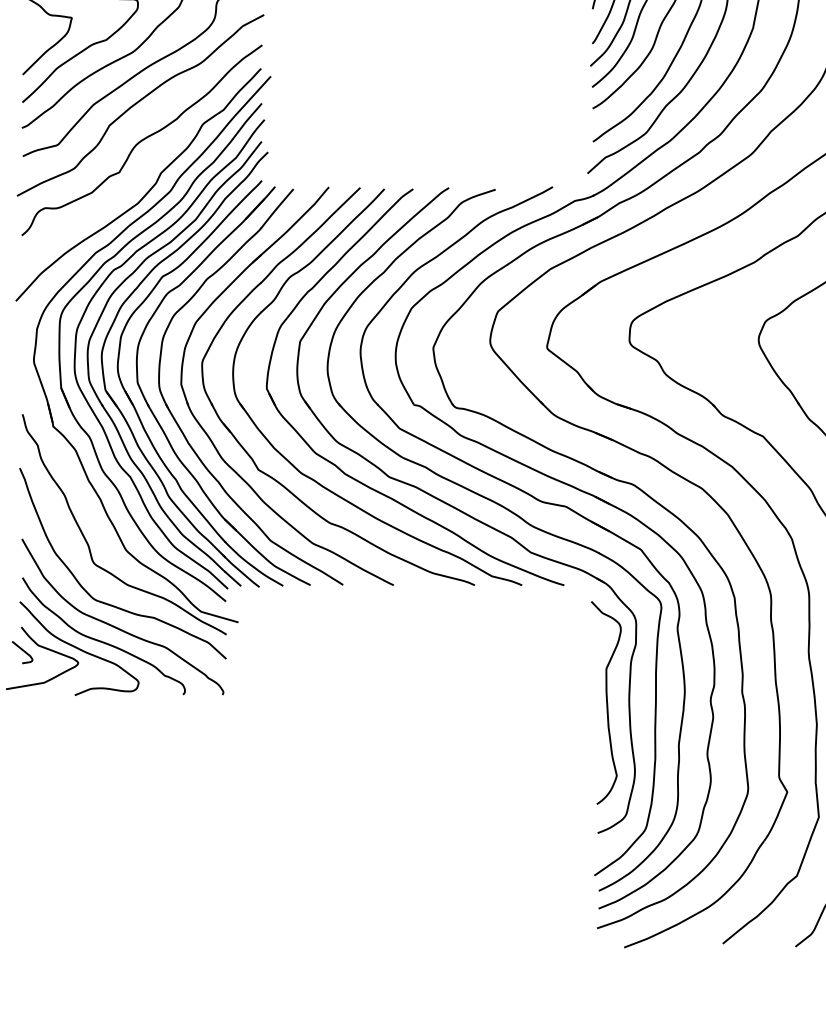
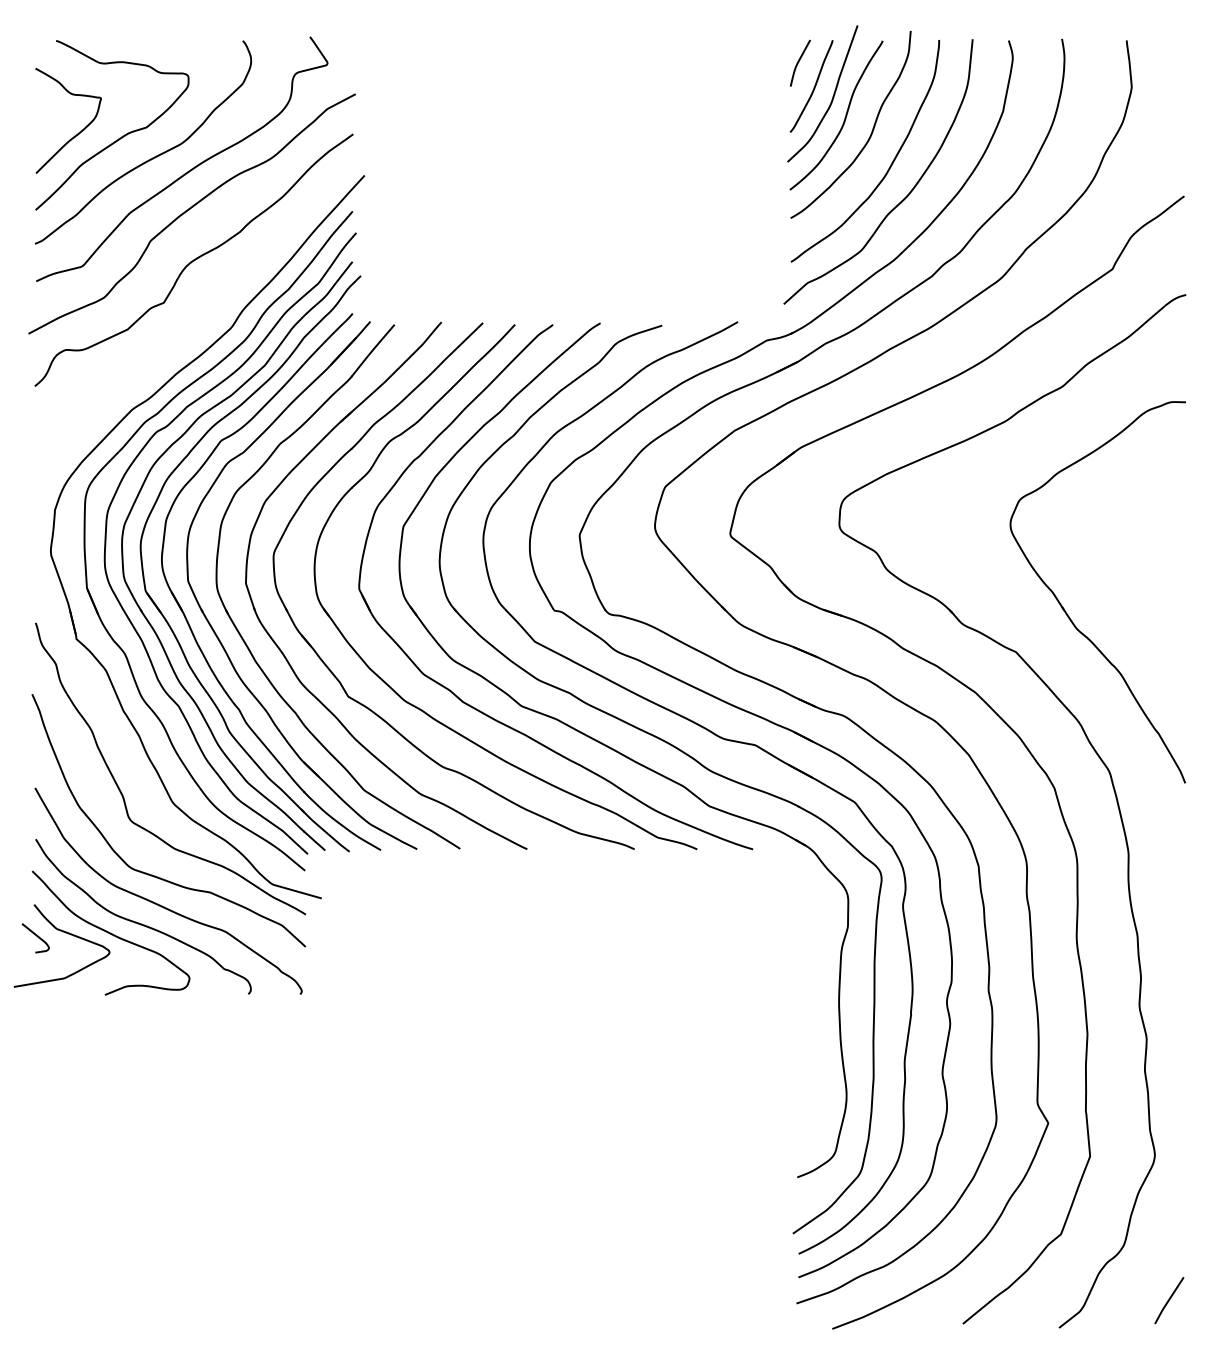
curve: (146, 192) -> (200, 329), removed
curve: (606, 702) -> (808, 1004), removed

